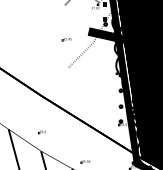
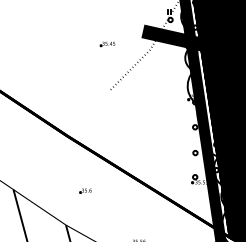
part: (41, 132) -> (84, 191), moved

